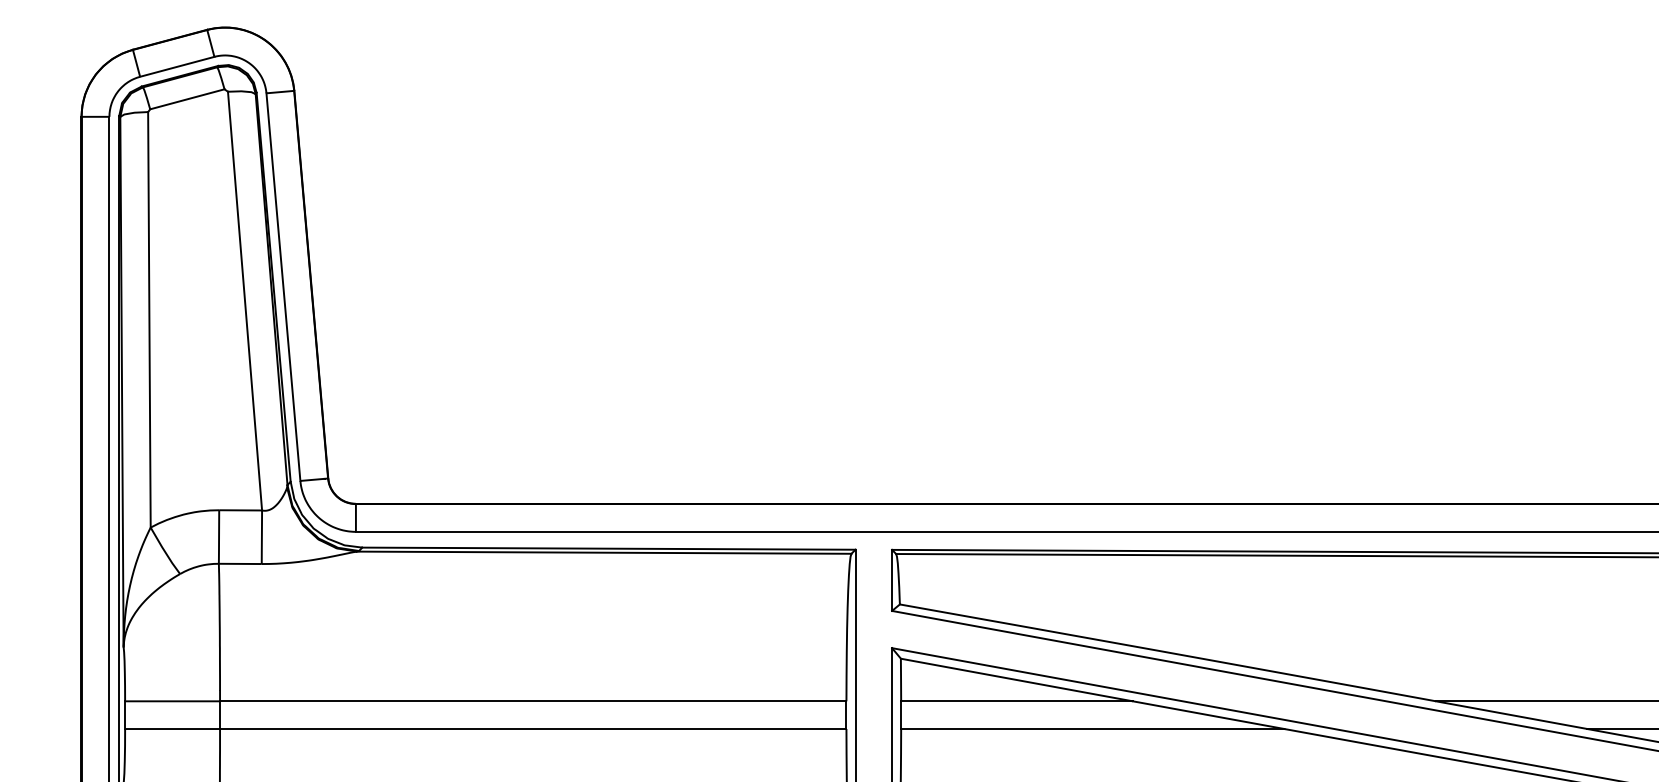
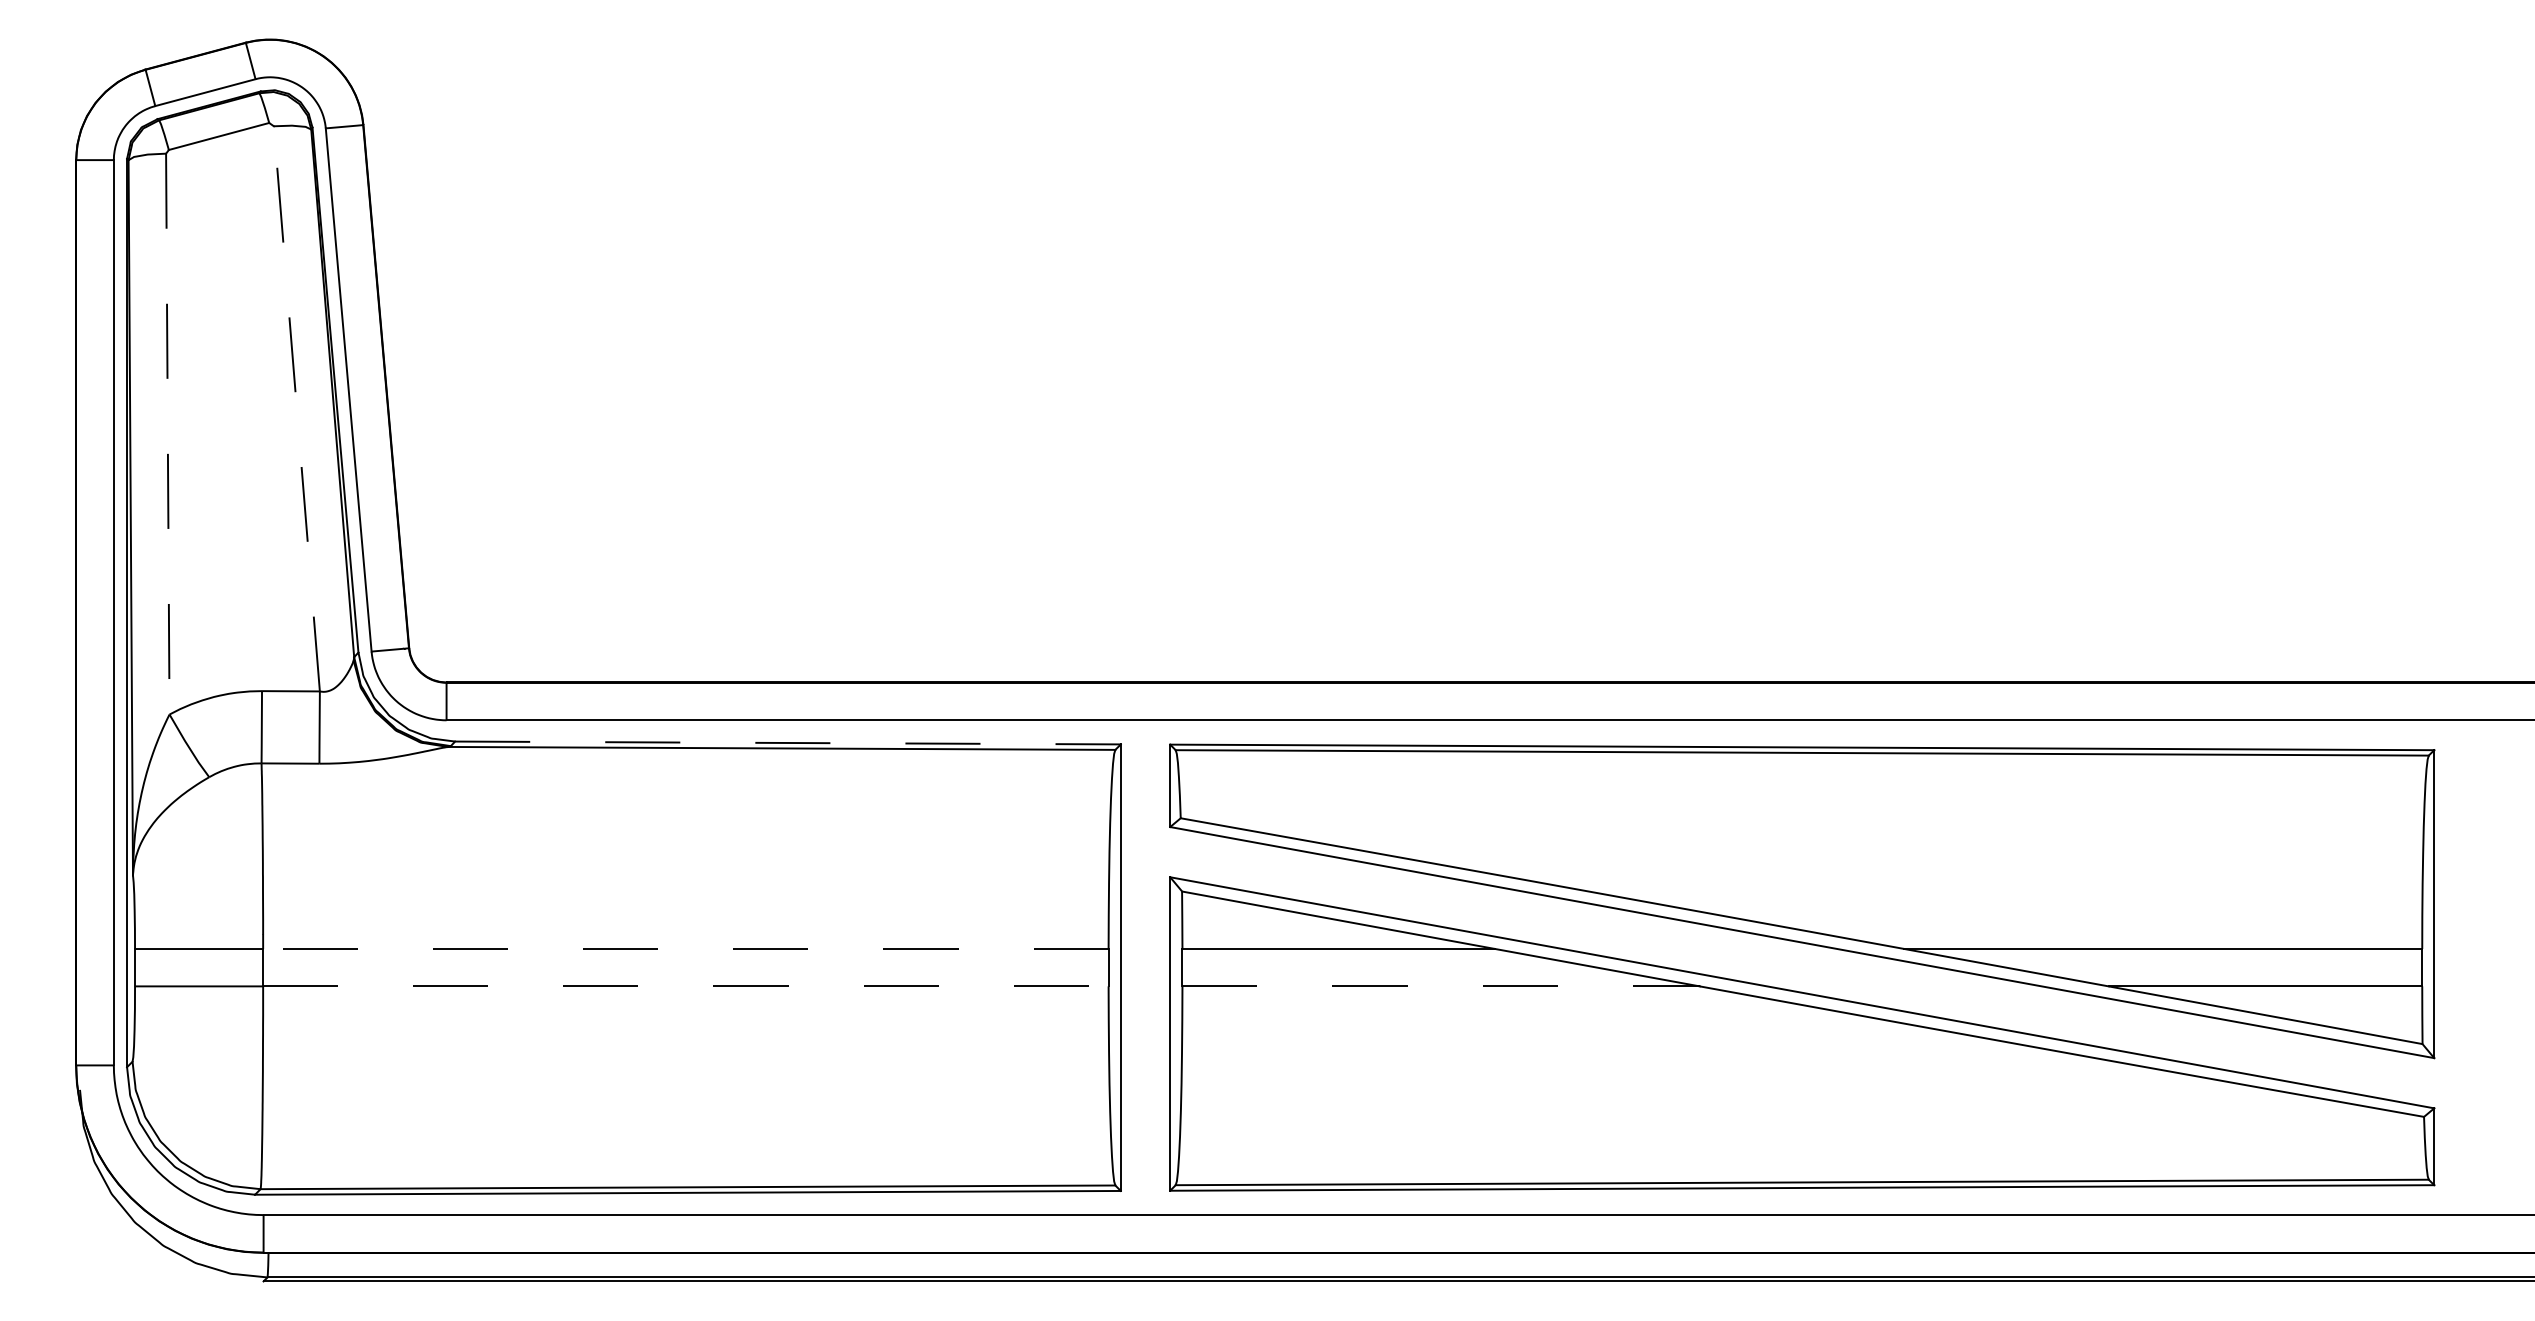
line: (244, 300) -> (296, 408), solid -> dashed
line: (149, 320) -> (167, 434), solid -> dashed
line: (608, 548) -> (787, 742), solid -> dashed
line: (532, 701) -> (685, 949), solid -> dashed
line: (532, 729) -> (685, 986), solid -> dashed
line: (1093, 729) -> (1441, 986), solid -> dashed

